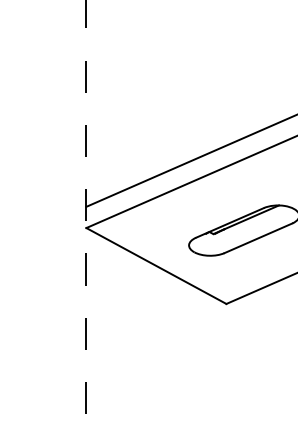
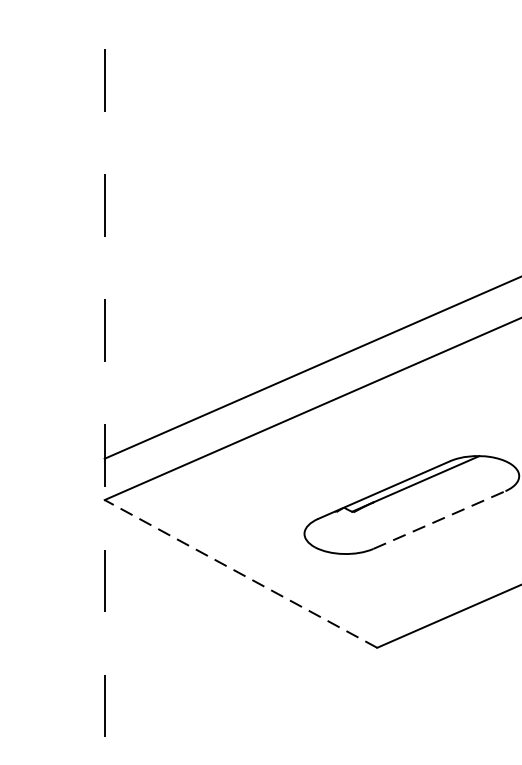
line: (258, 238) -> (439, 520), solid -> dashed
line: (156, 266) -> (241, 574), solid -> dashed

